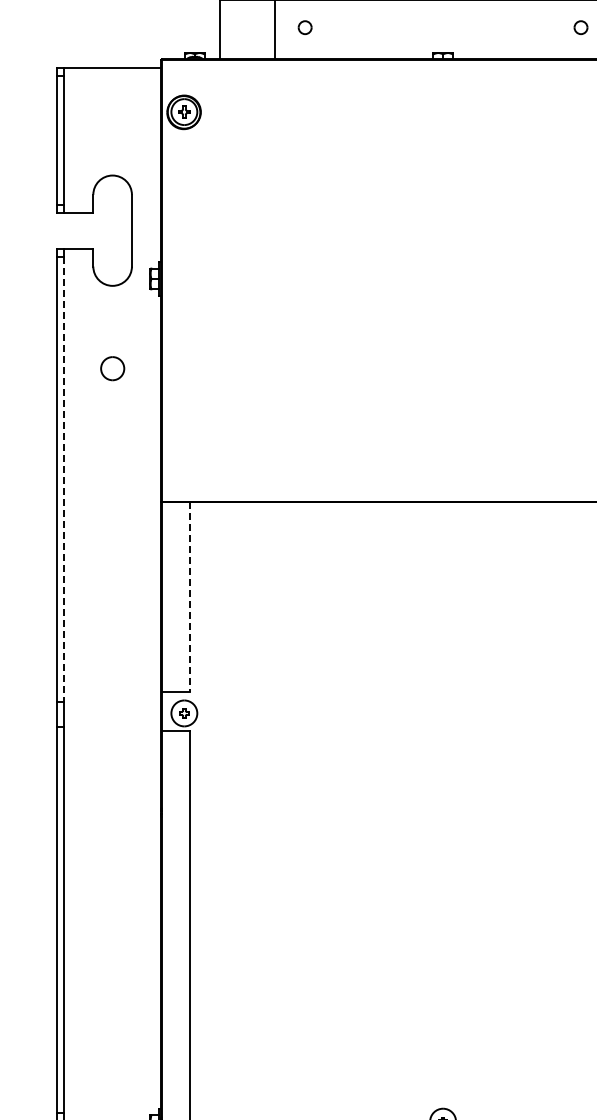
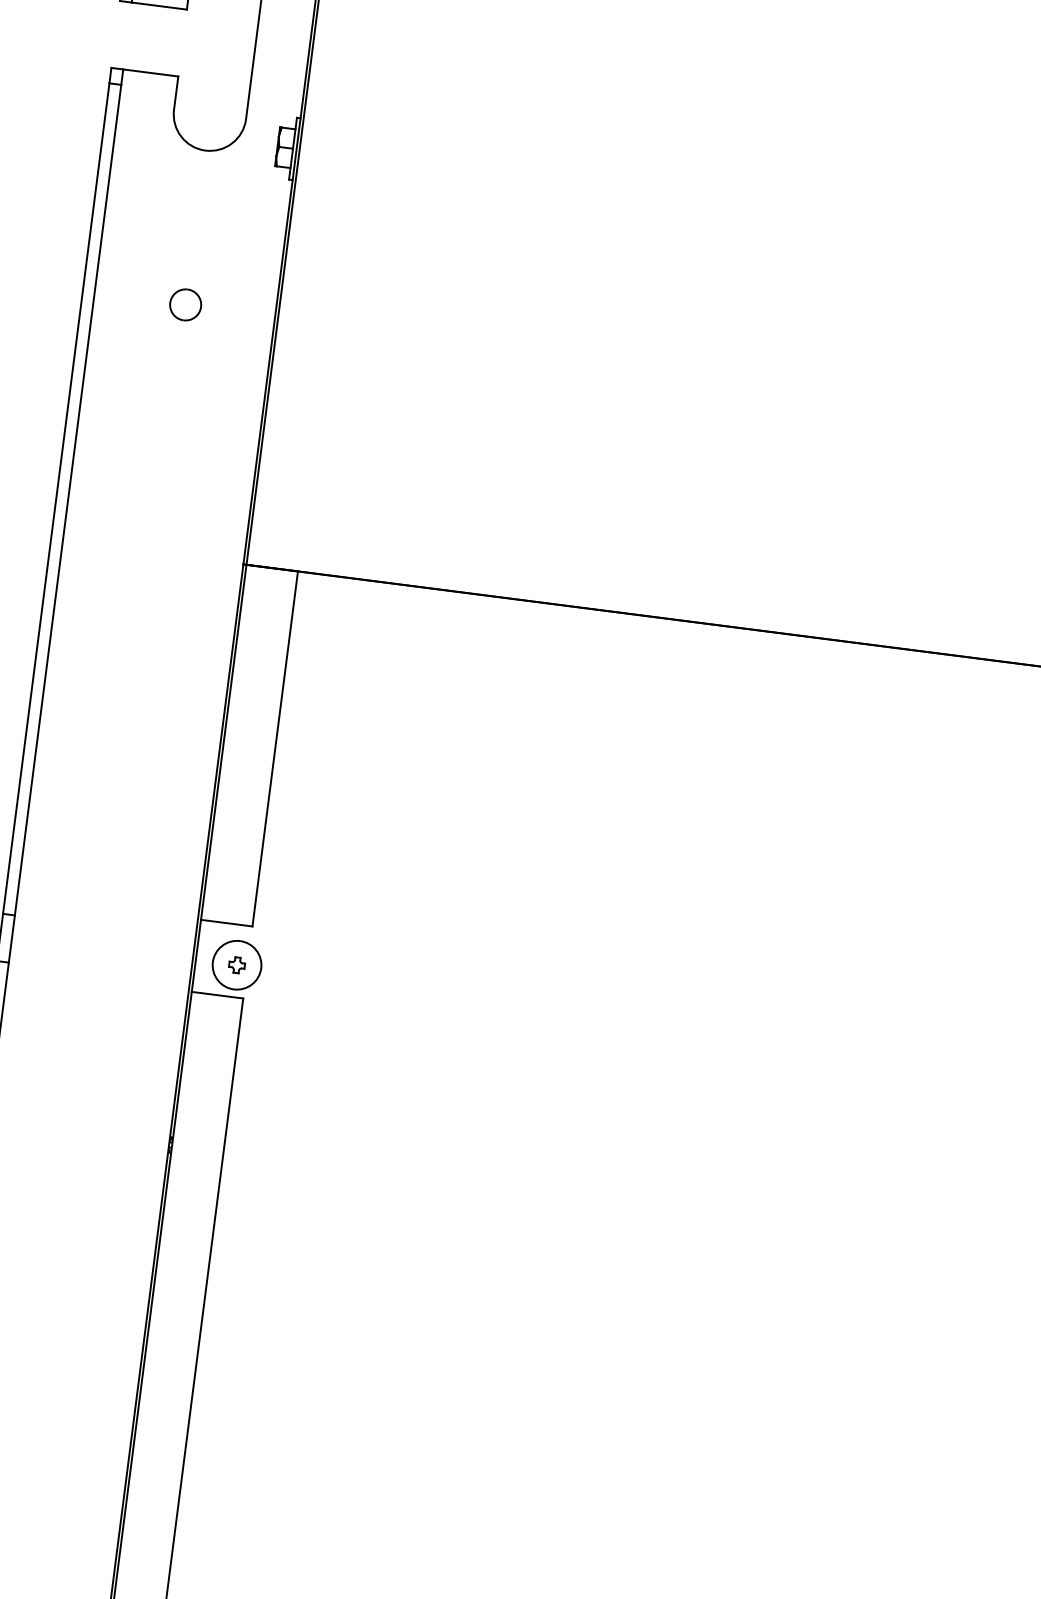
part: (112, 368) -> (185, 304), size x0.71
line: (63, 479) -> (67, 499), dashed -> solid
line: (189, 597) -> (274, 750), dashed -> solid

